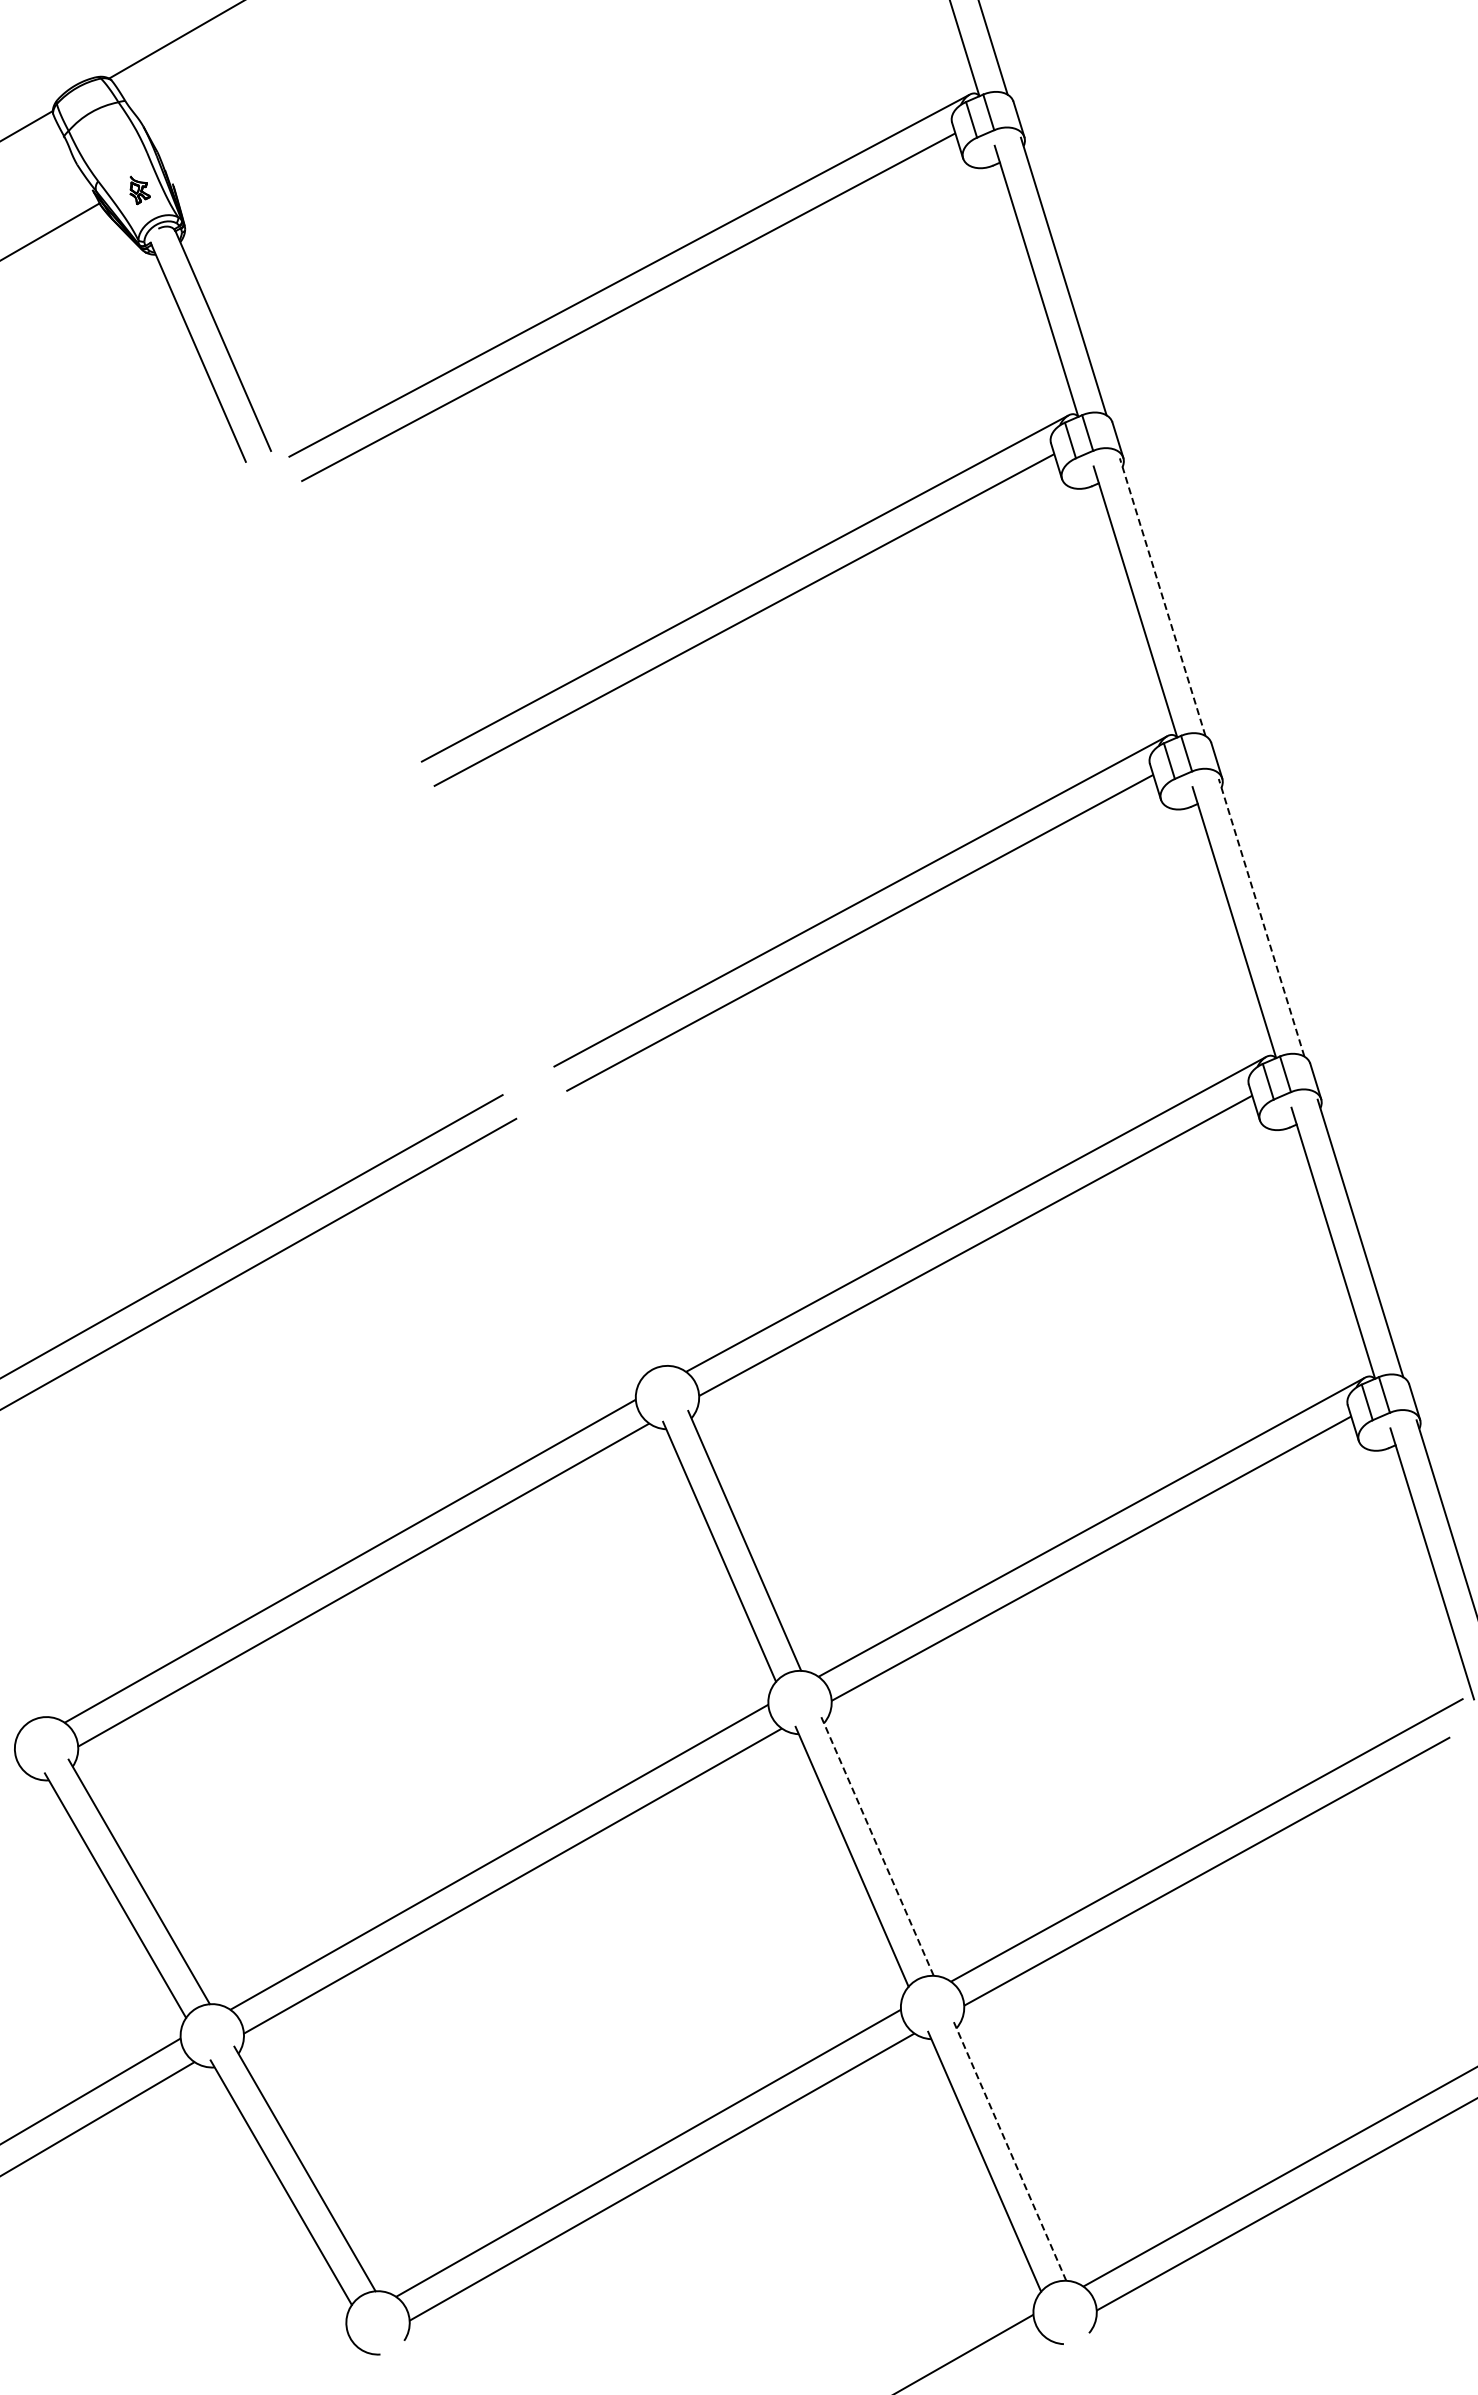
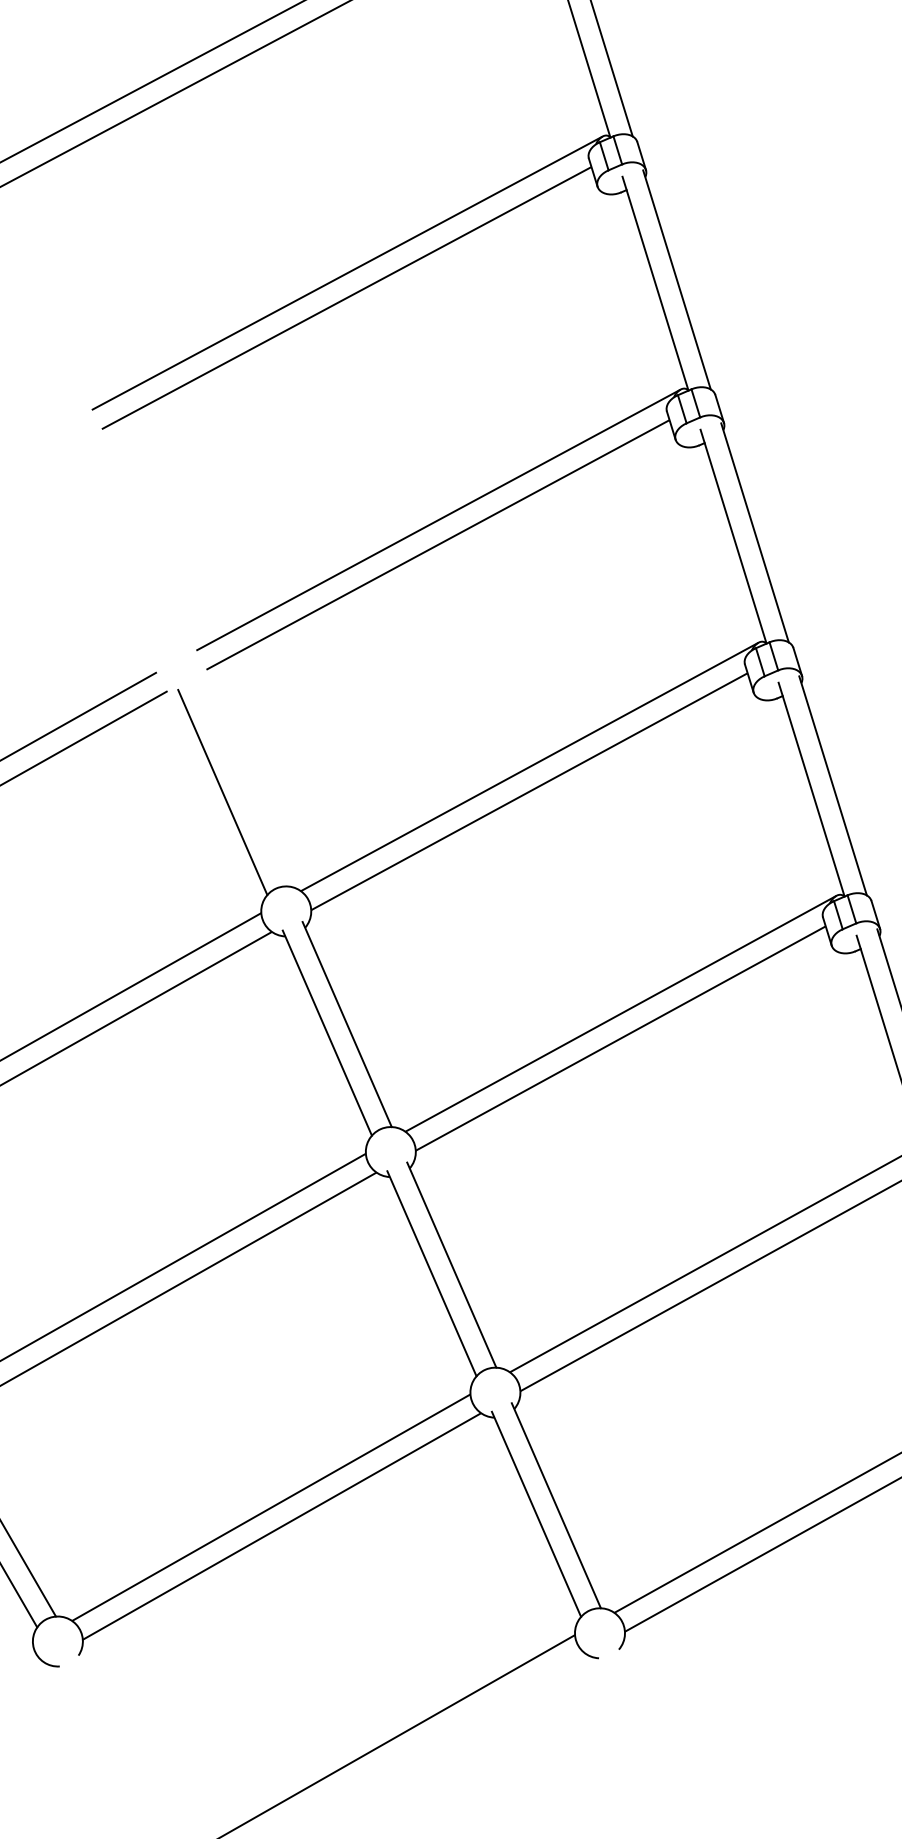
line: (1162, 596) -> (676, 279), dashed -> solid
line: (1261, 917) -> (754, 532), dashed -> solid
line: (586, 1246) -> (222, 792), added
line: (877, 1845) -> (451, 1264), dashed -> solid
line: (1009, 2150) -> (556, 1505), dashed -> solid

